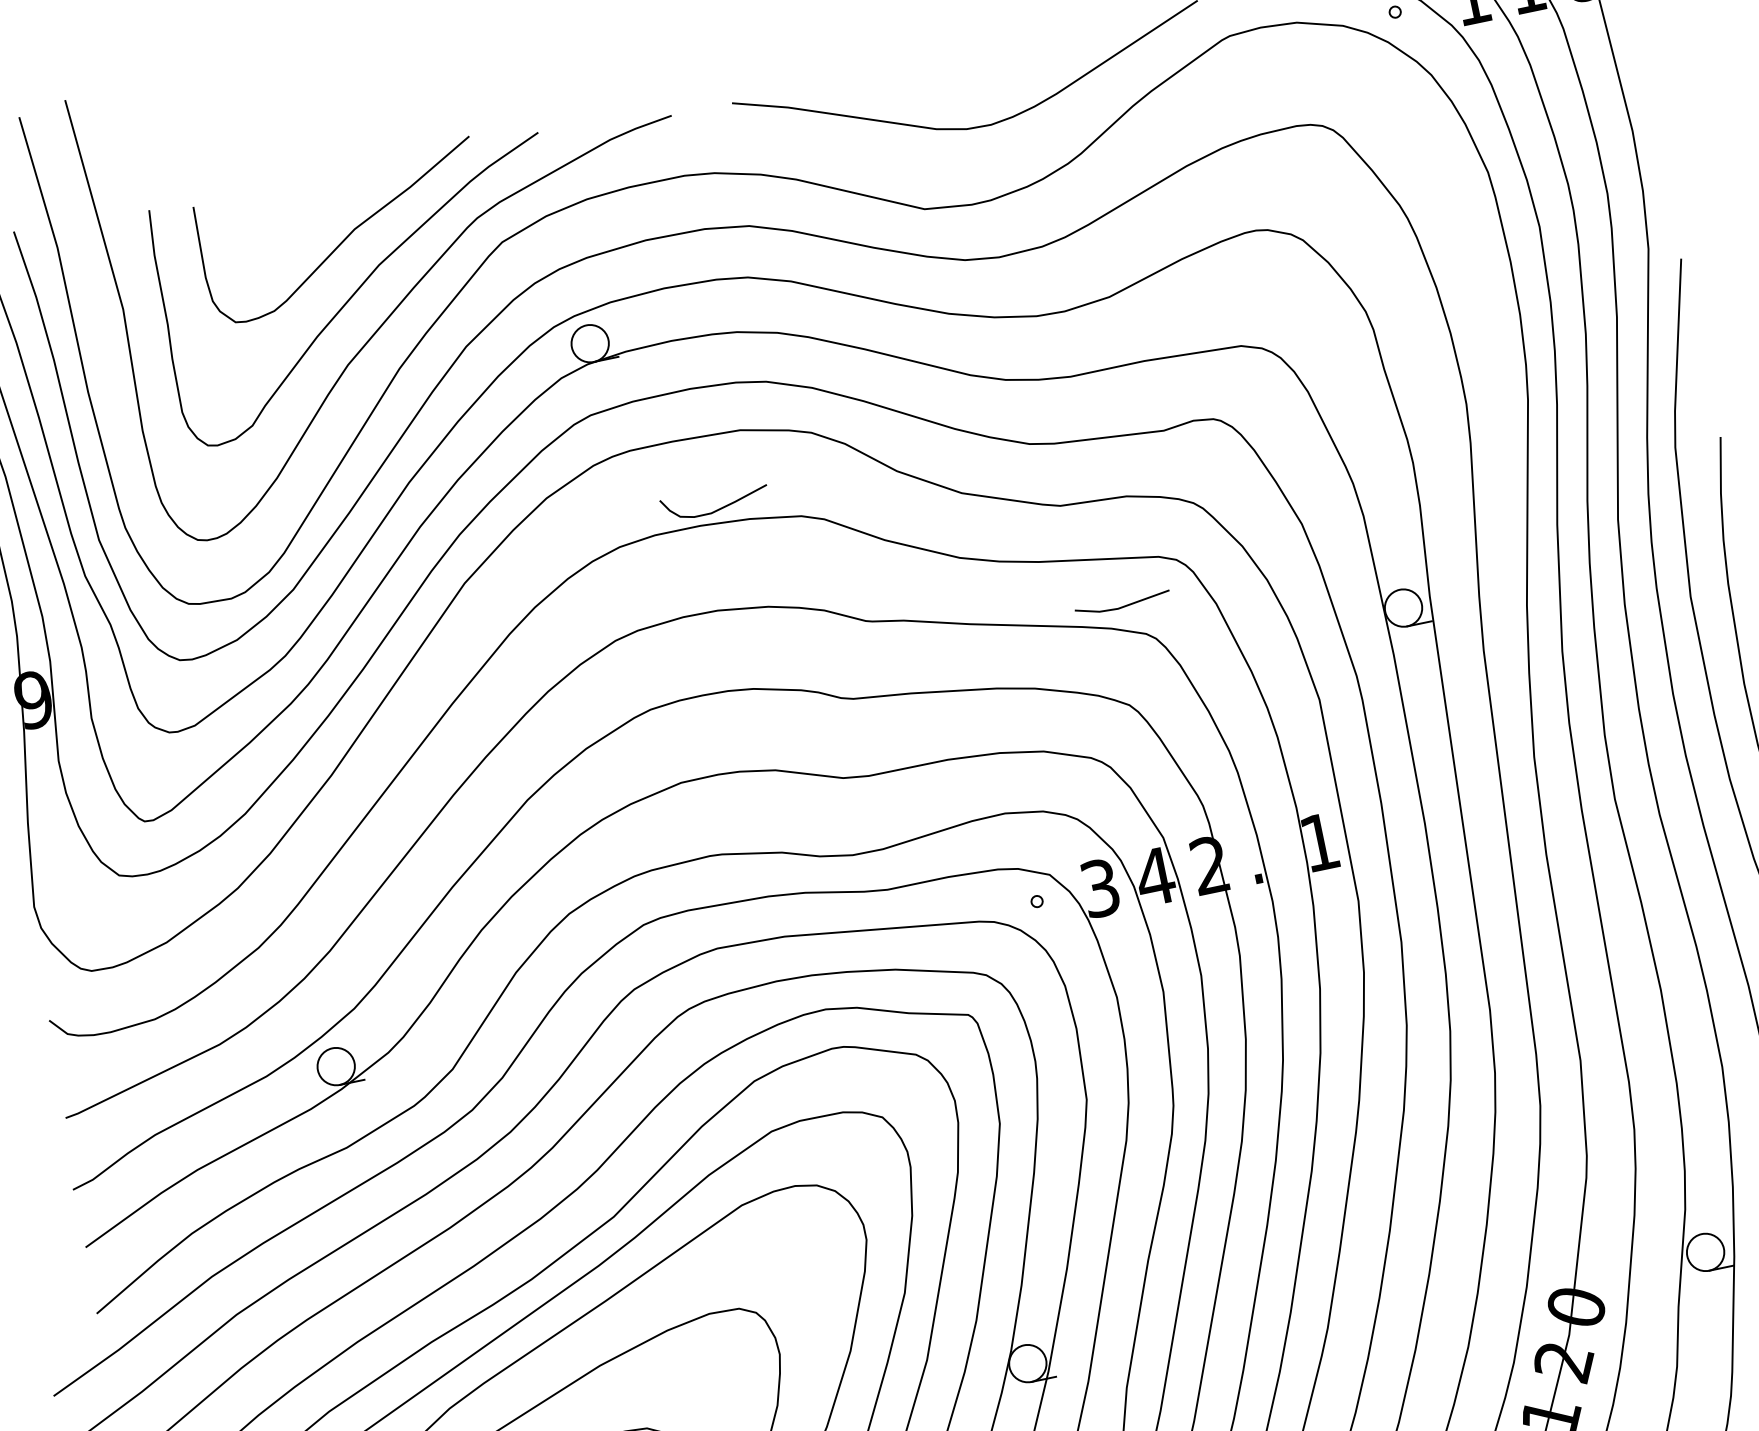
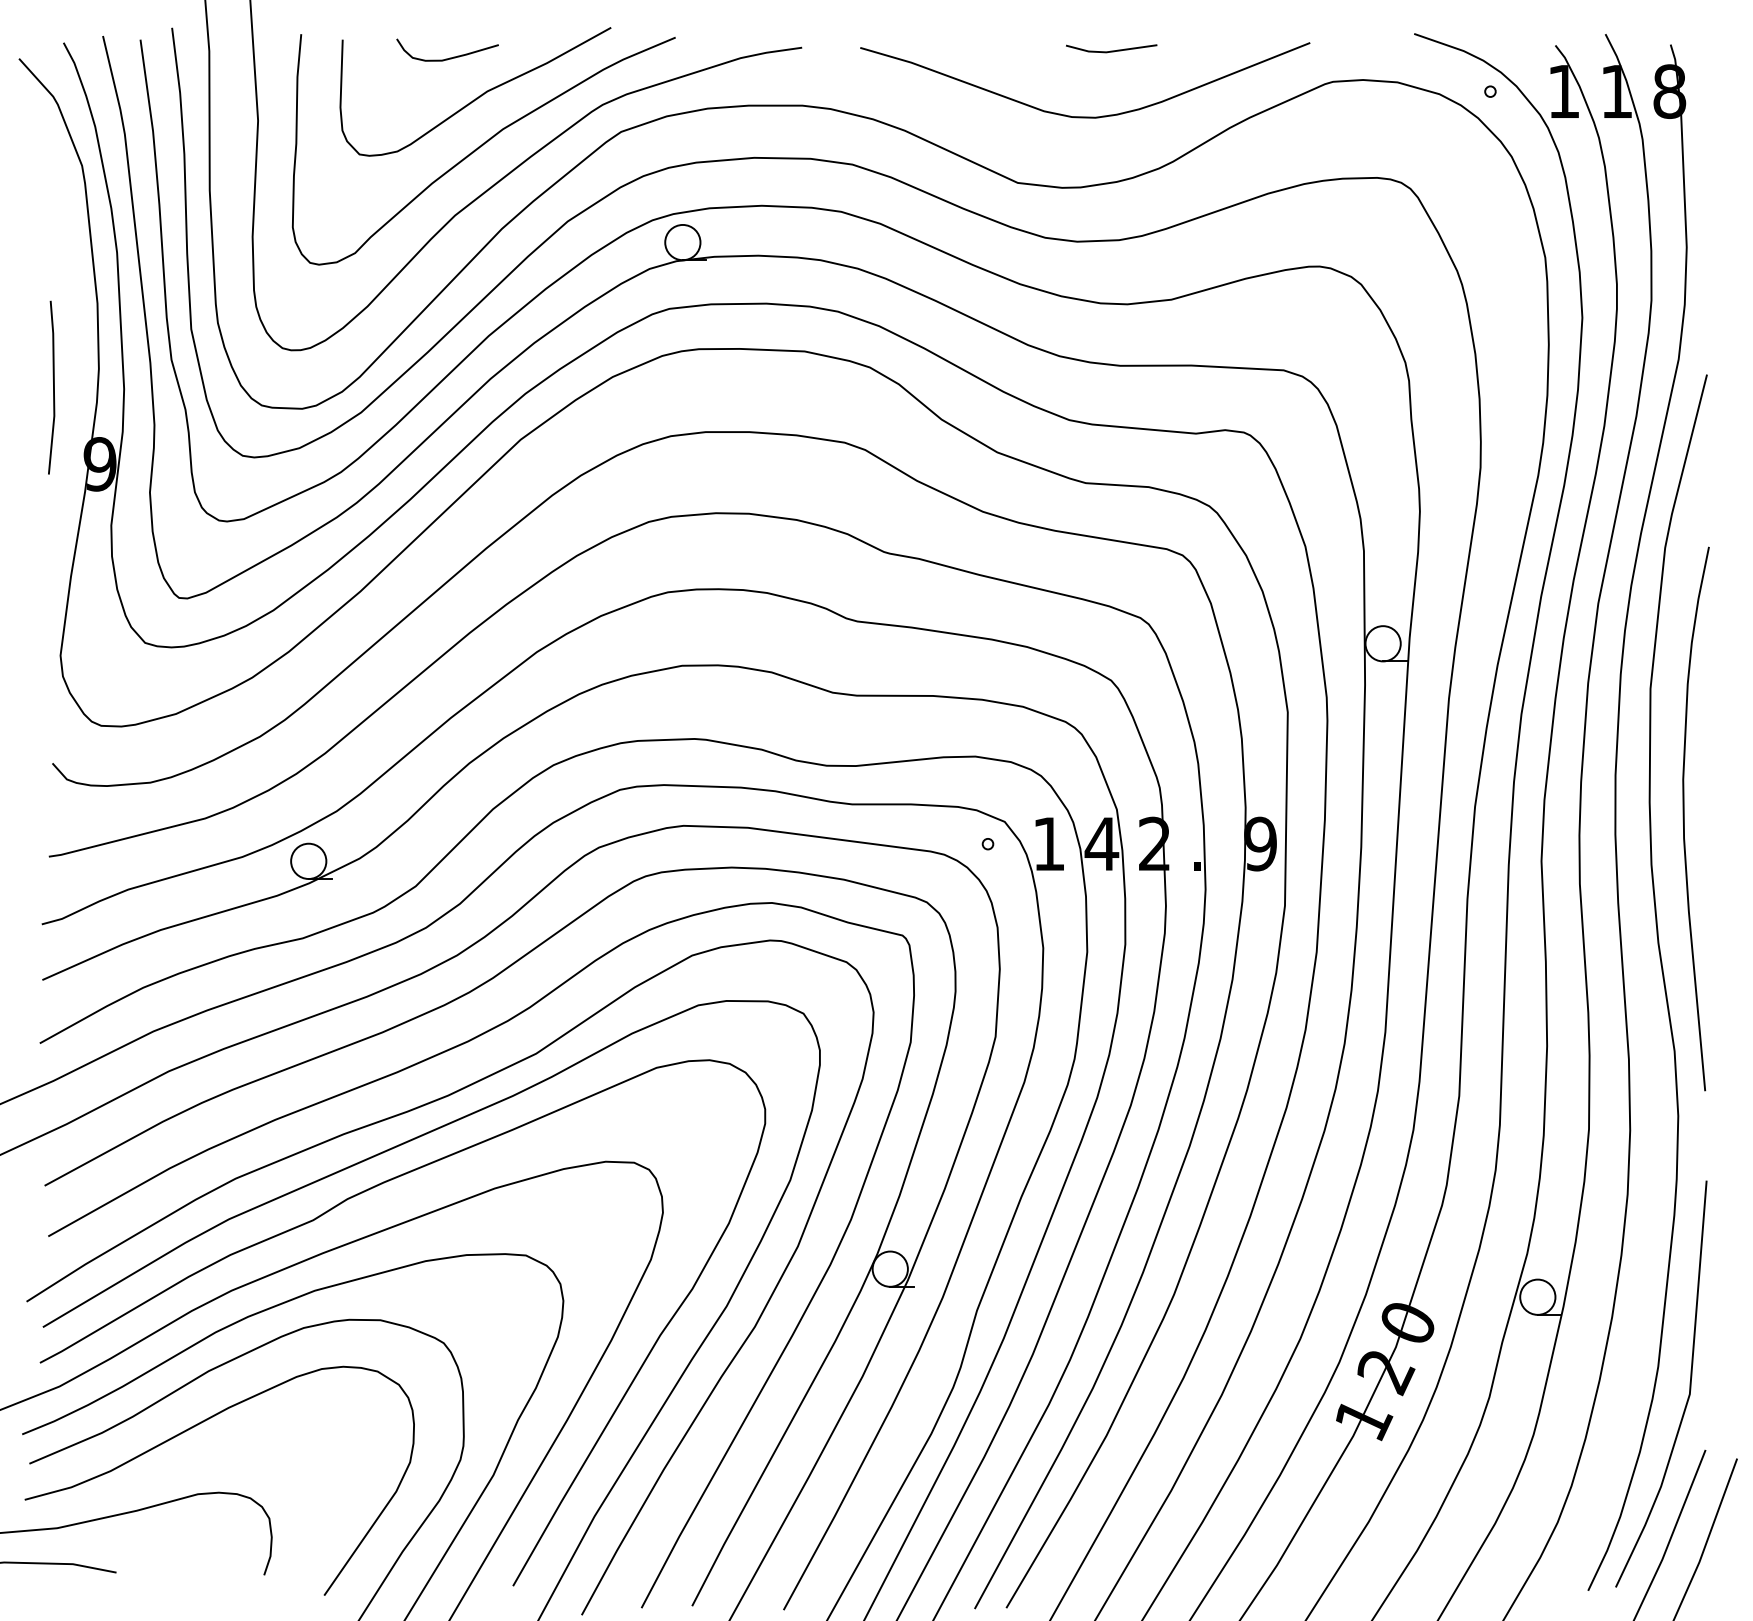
curve: (718, 508) -> (449, 57), moved
line: (1123, 605) -> (1111, 50), moved
text: (1319, 841) -> (1260, 843), 1 -> 9
text: (1099, 887) -> (1048, 843), 3 -> 1

